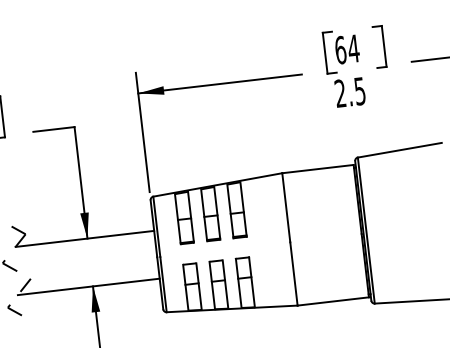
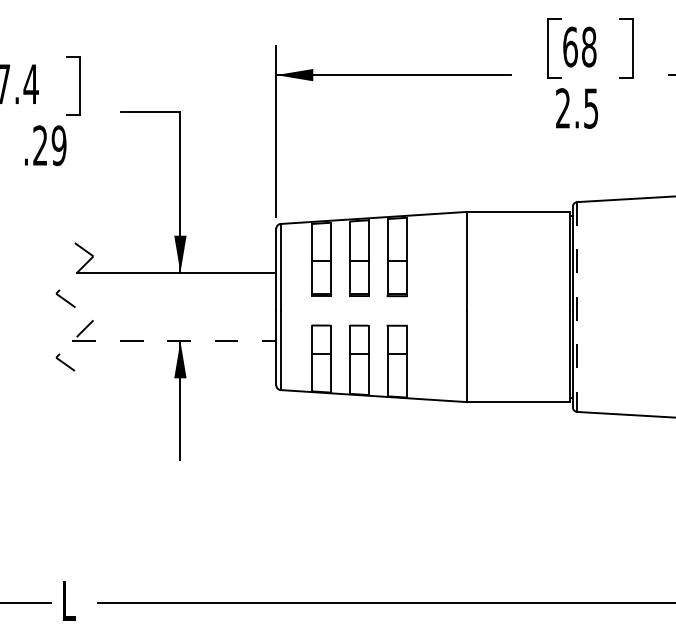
text: (353, 48) -> (588, 46), 64 -> 68
line: (366, 230) -> (577, 307), solid -> dashed
line: (88, 286) -> (174, 341), solid -> dashed

